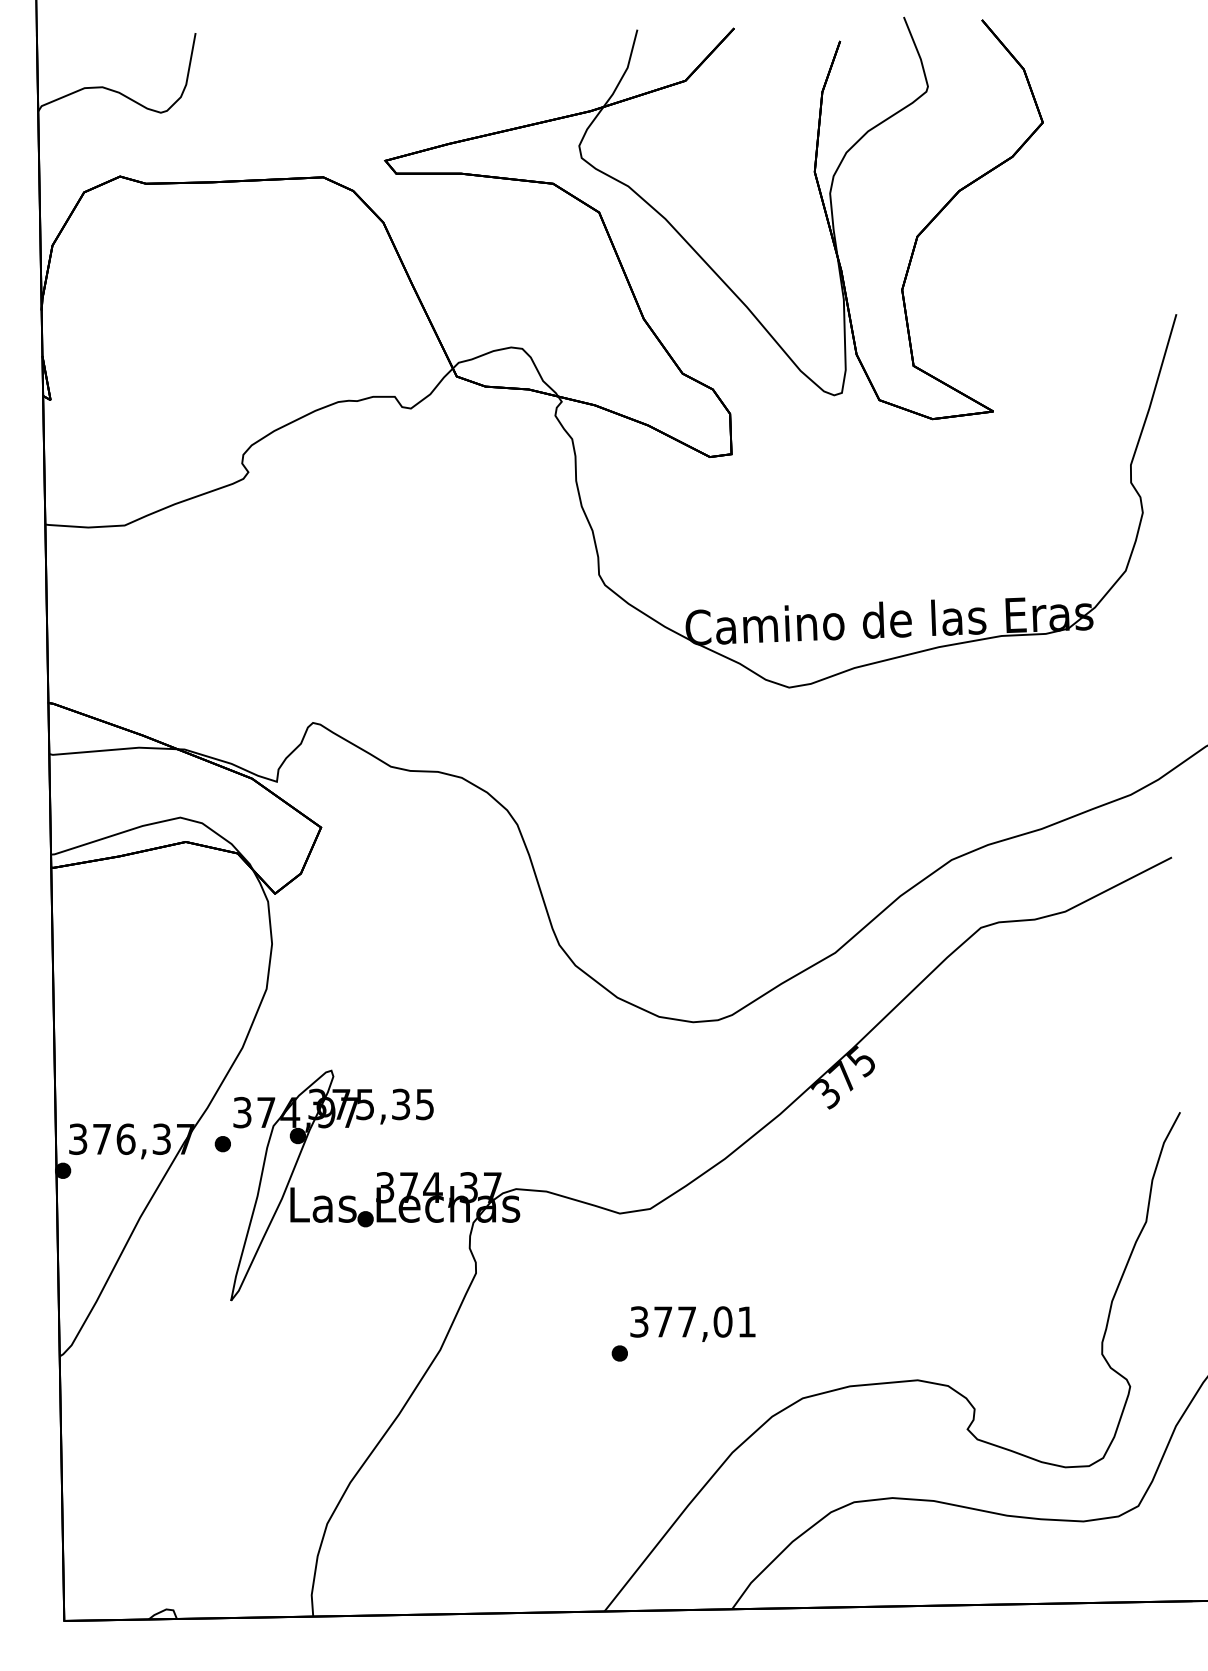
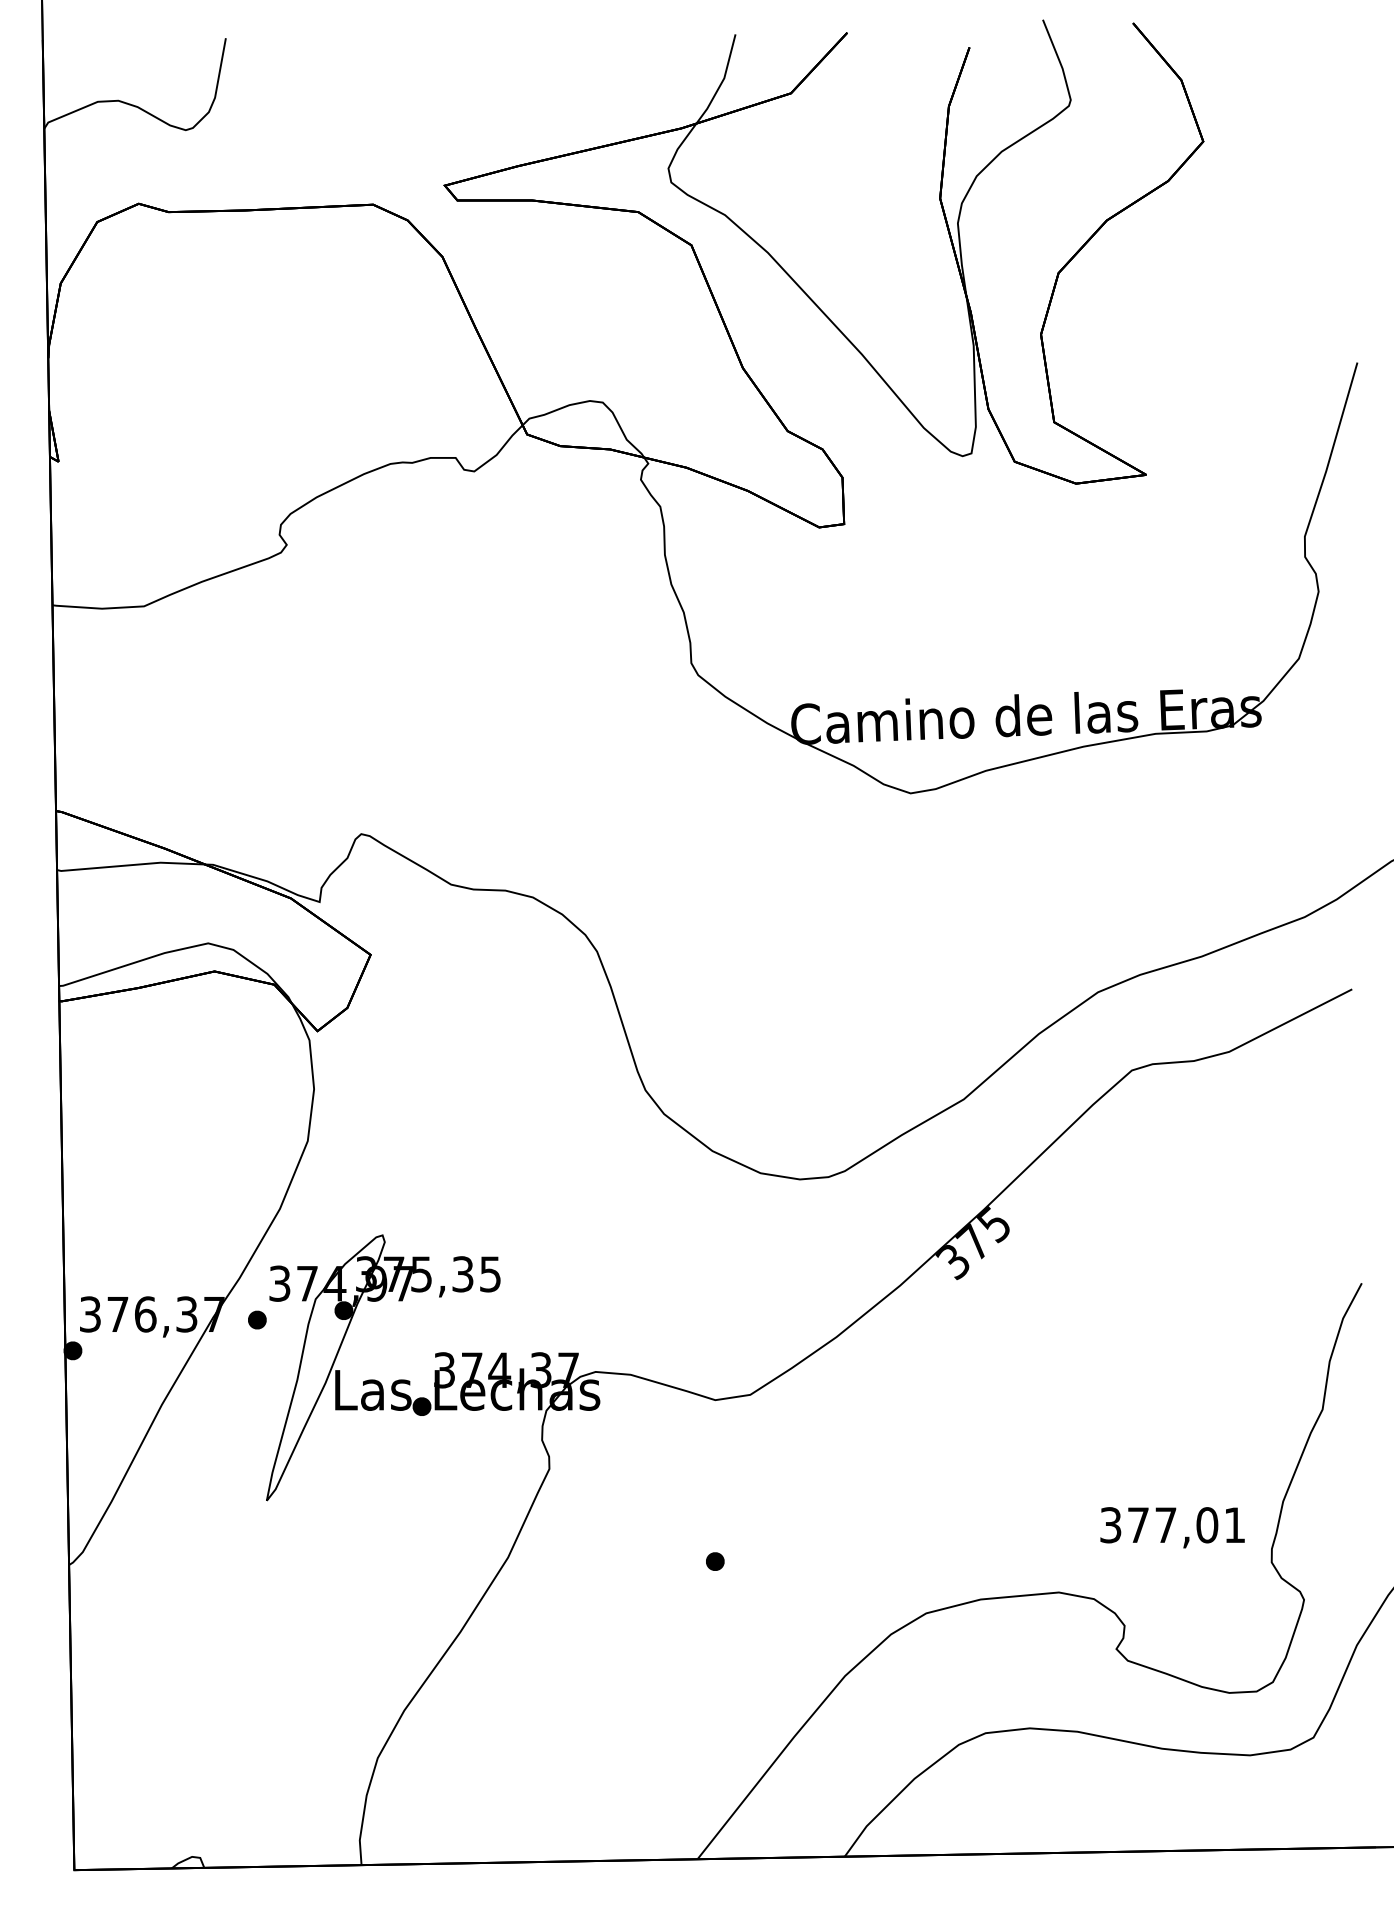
text: (692, 1323) -> (1172, 1527), moved

